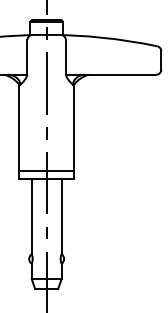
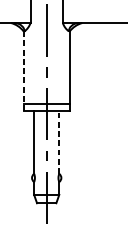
line: (19, 131) -> (23, 70), solid -> dashed
line: (61, 216) -> (59, 142), solid -> dashed

